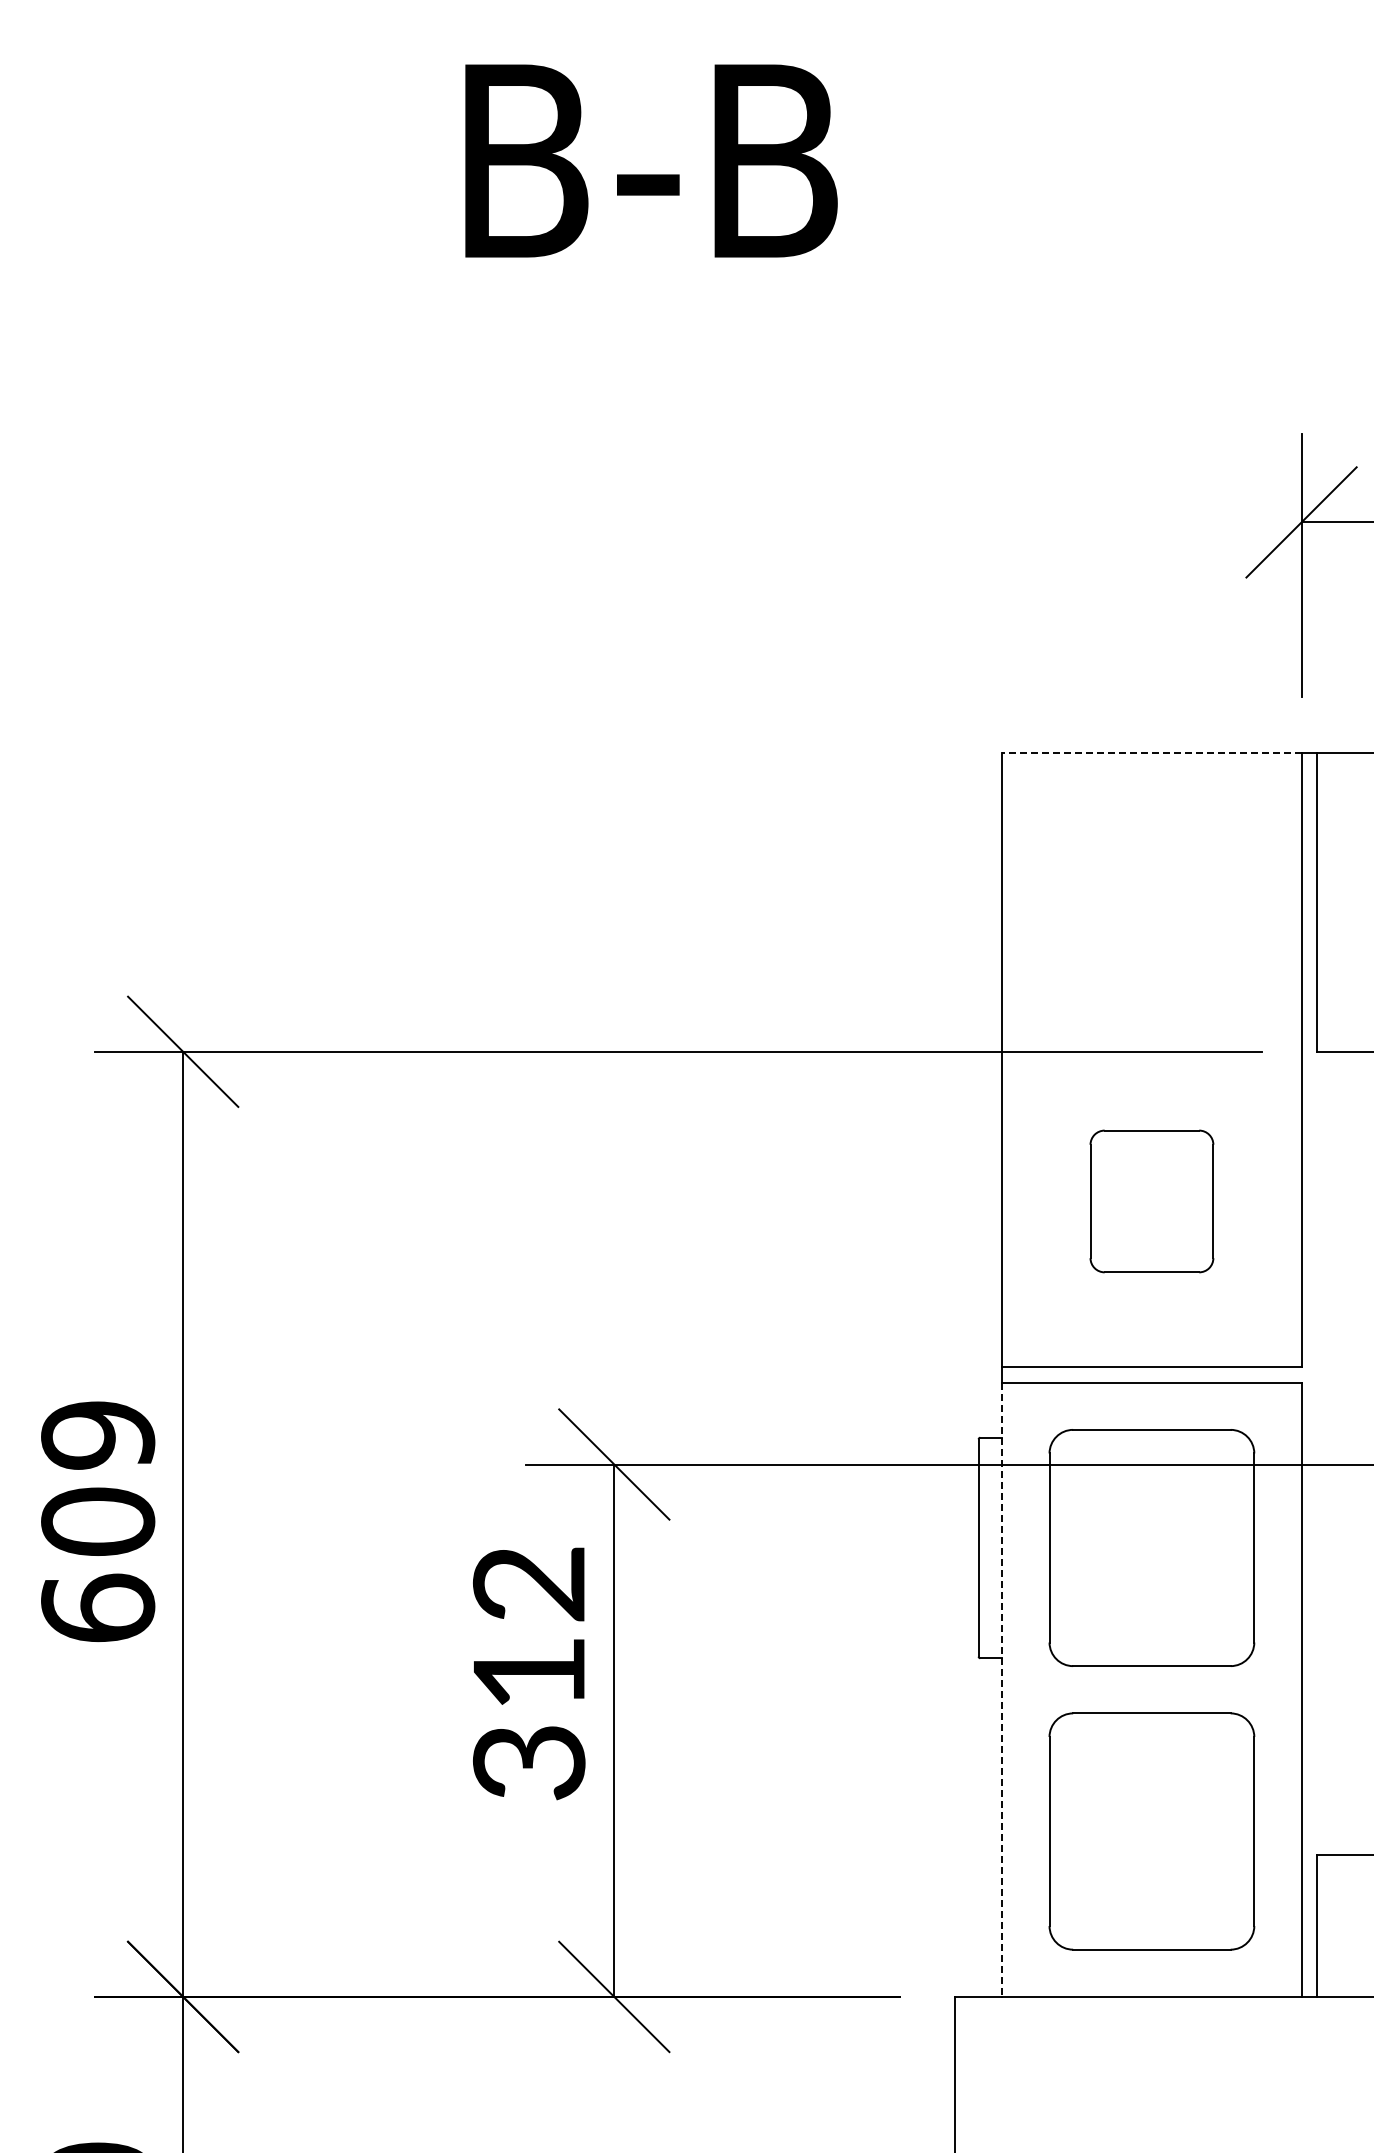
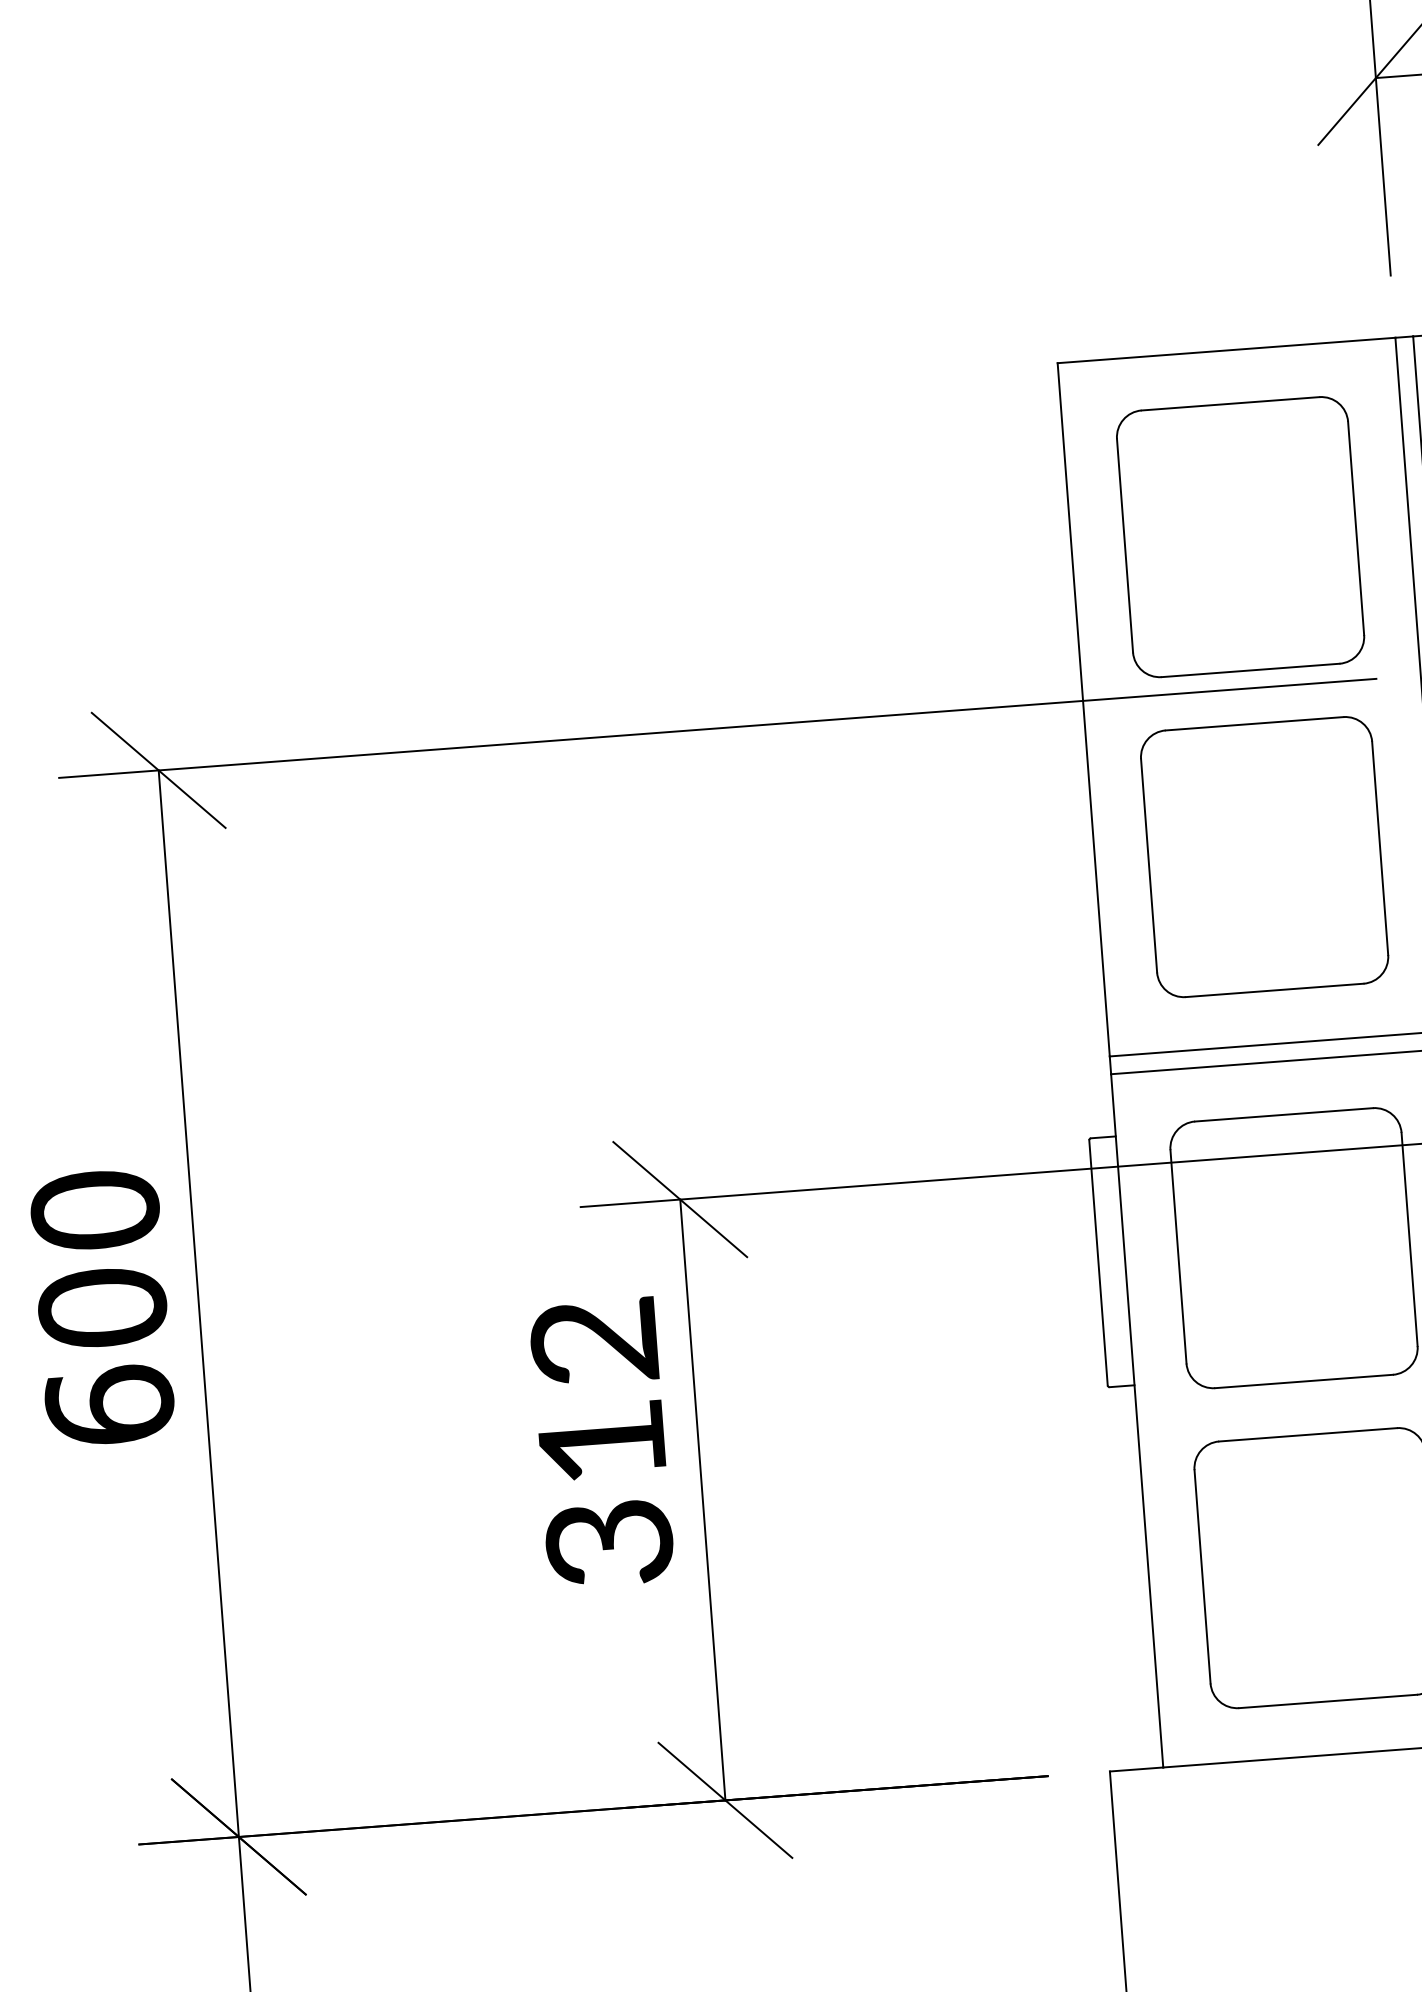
line: (1151, 752) -> (1226, 350), dashed -> solid
part: (1151, 917) -> (1240, 536), added
part: (1151, 1201) -> (1264, 857), size x1.67
text: (98, 1435) -> (95, 1210), 609 -> 600
line: (1002, 1690) -> (1137, 1421), dashed -> solid

